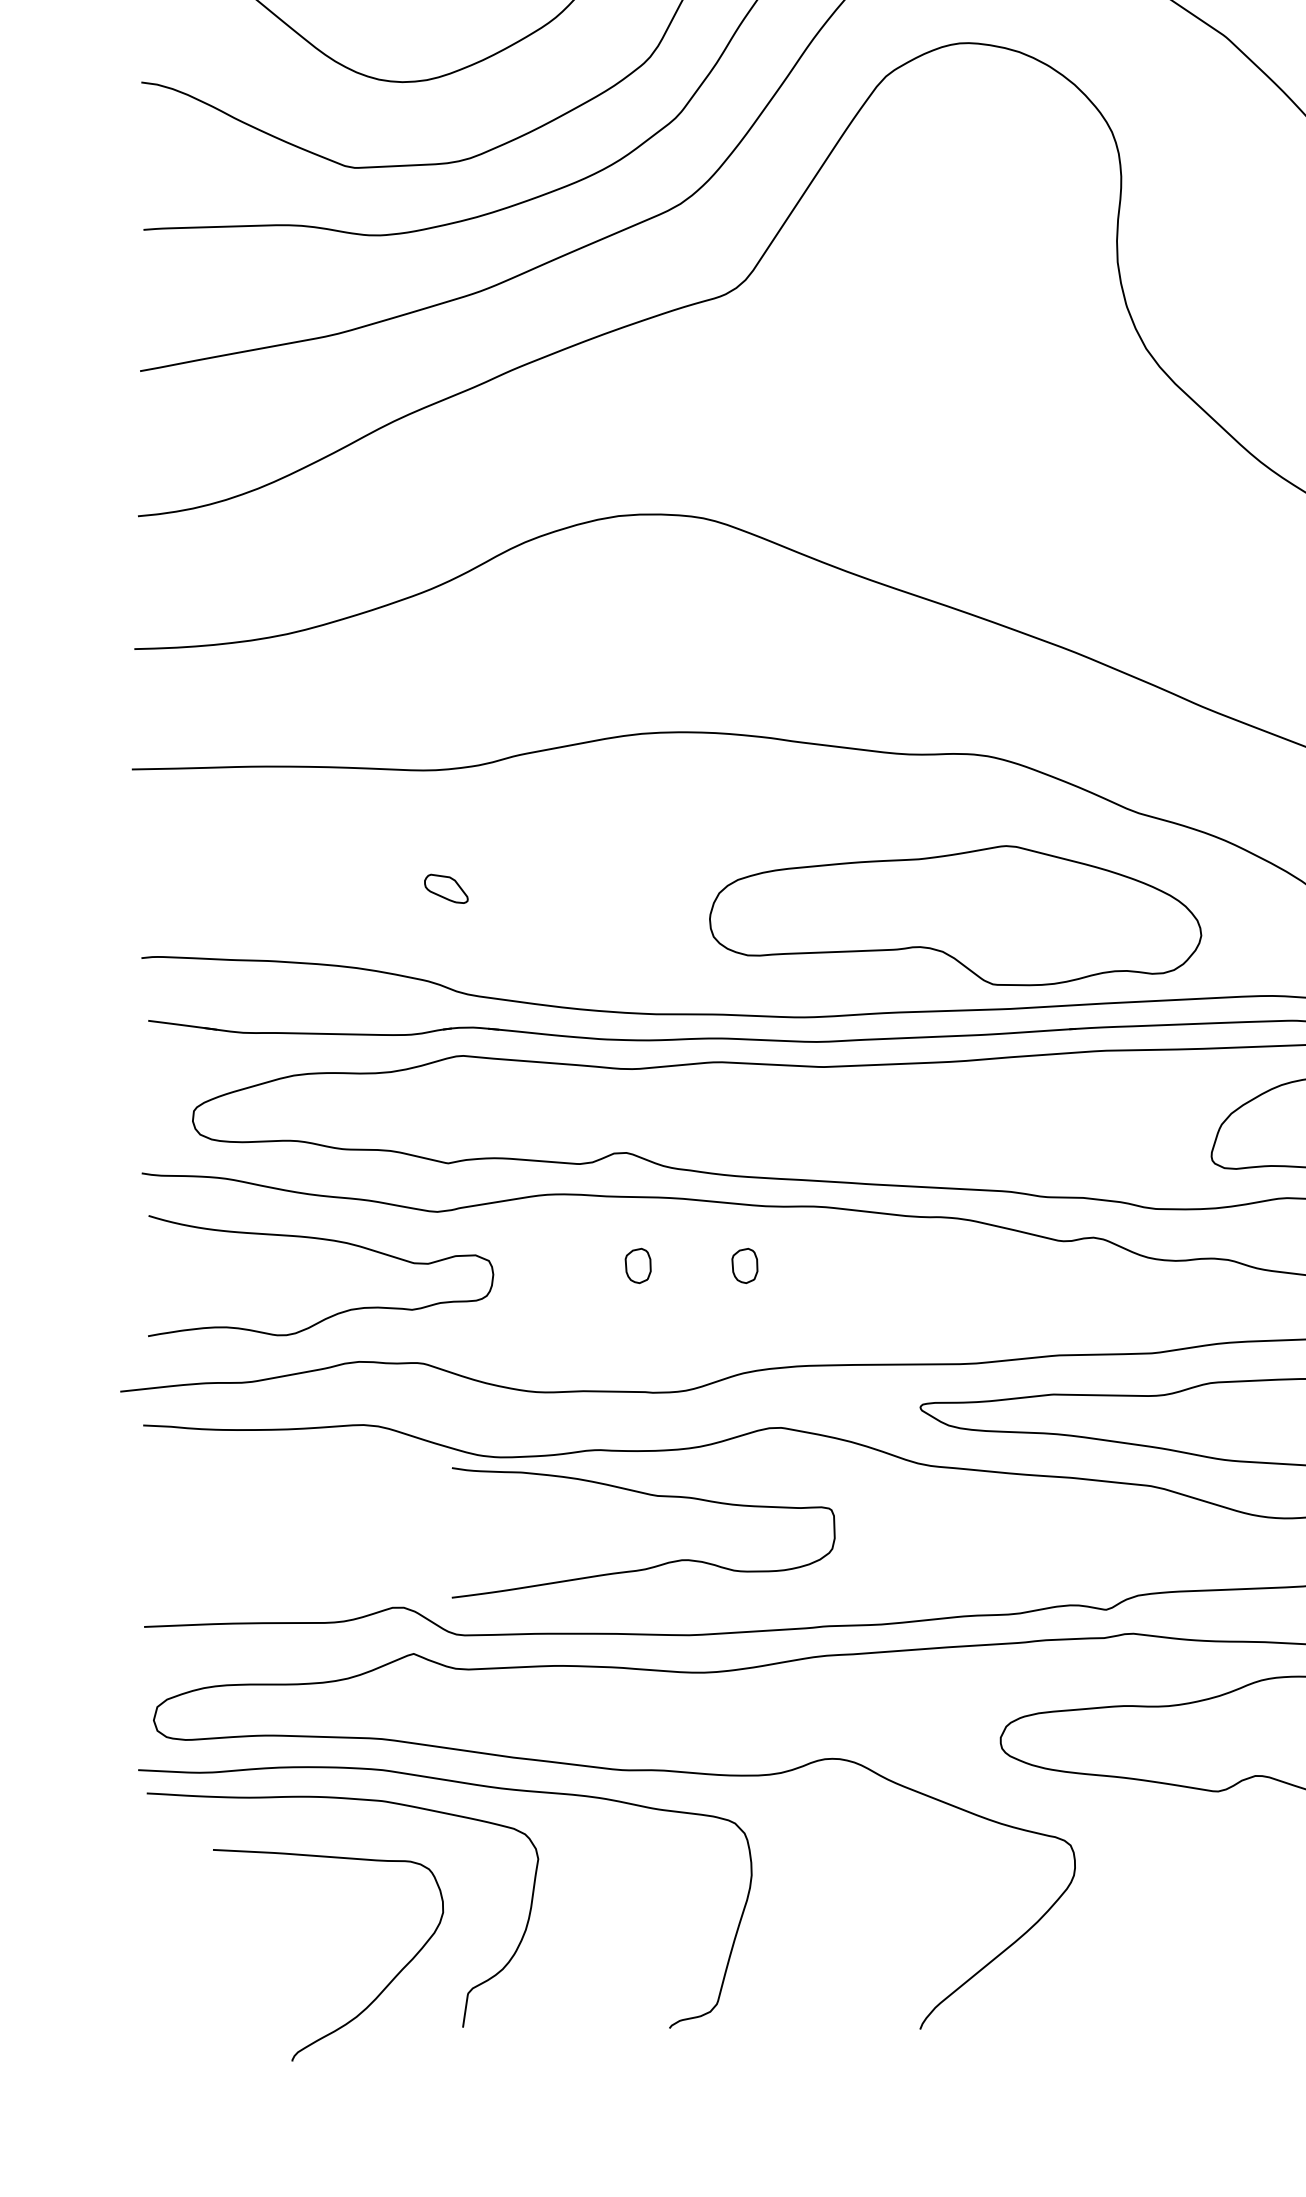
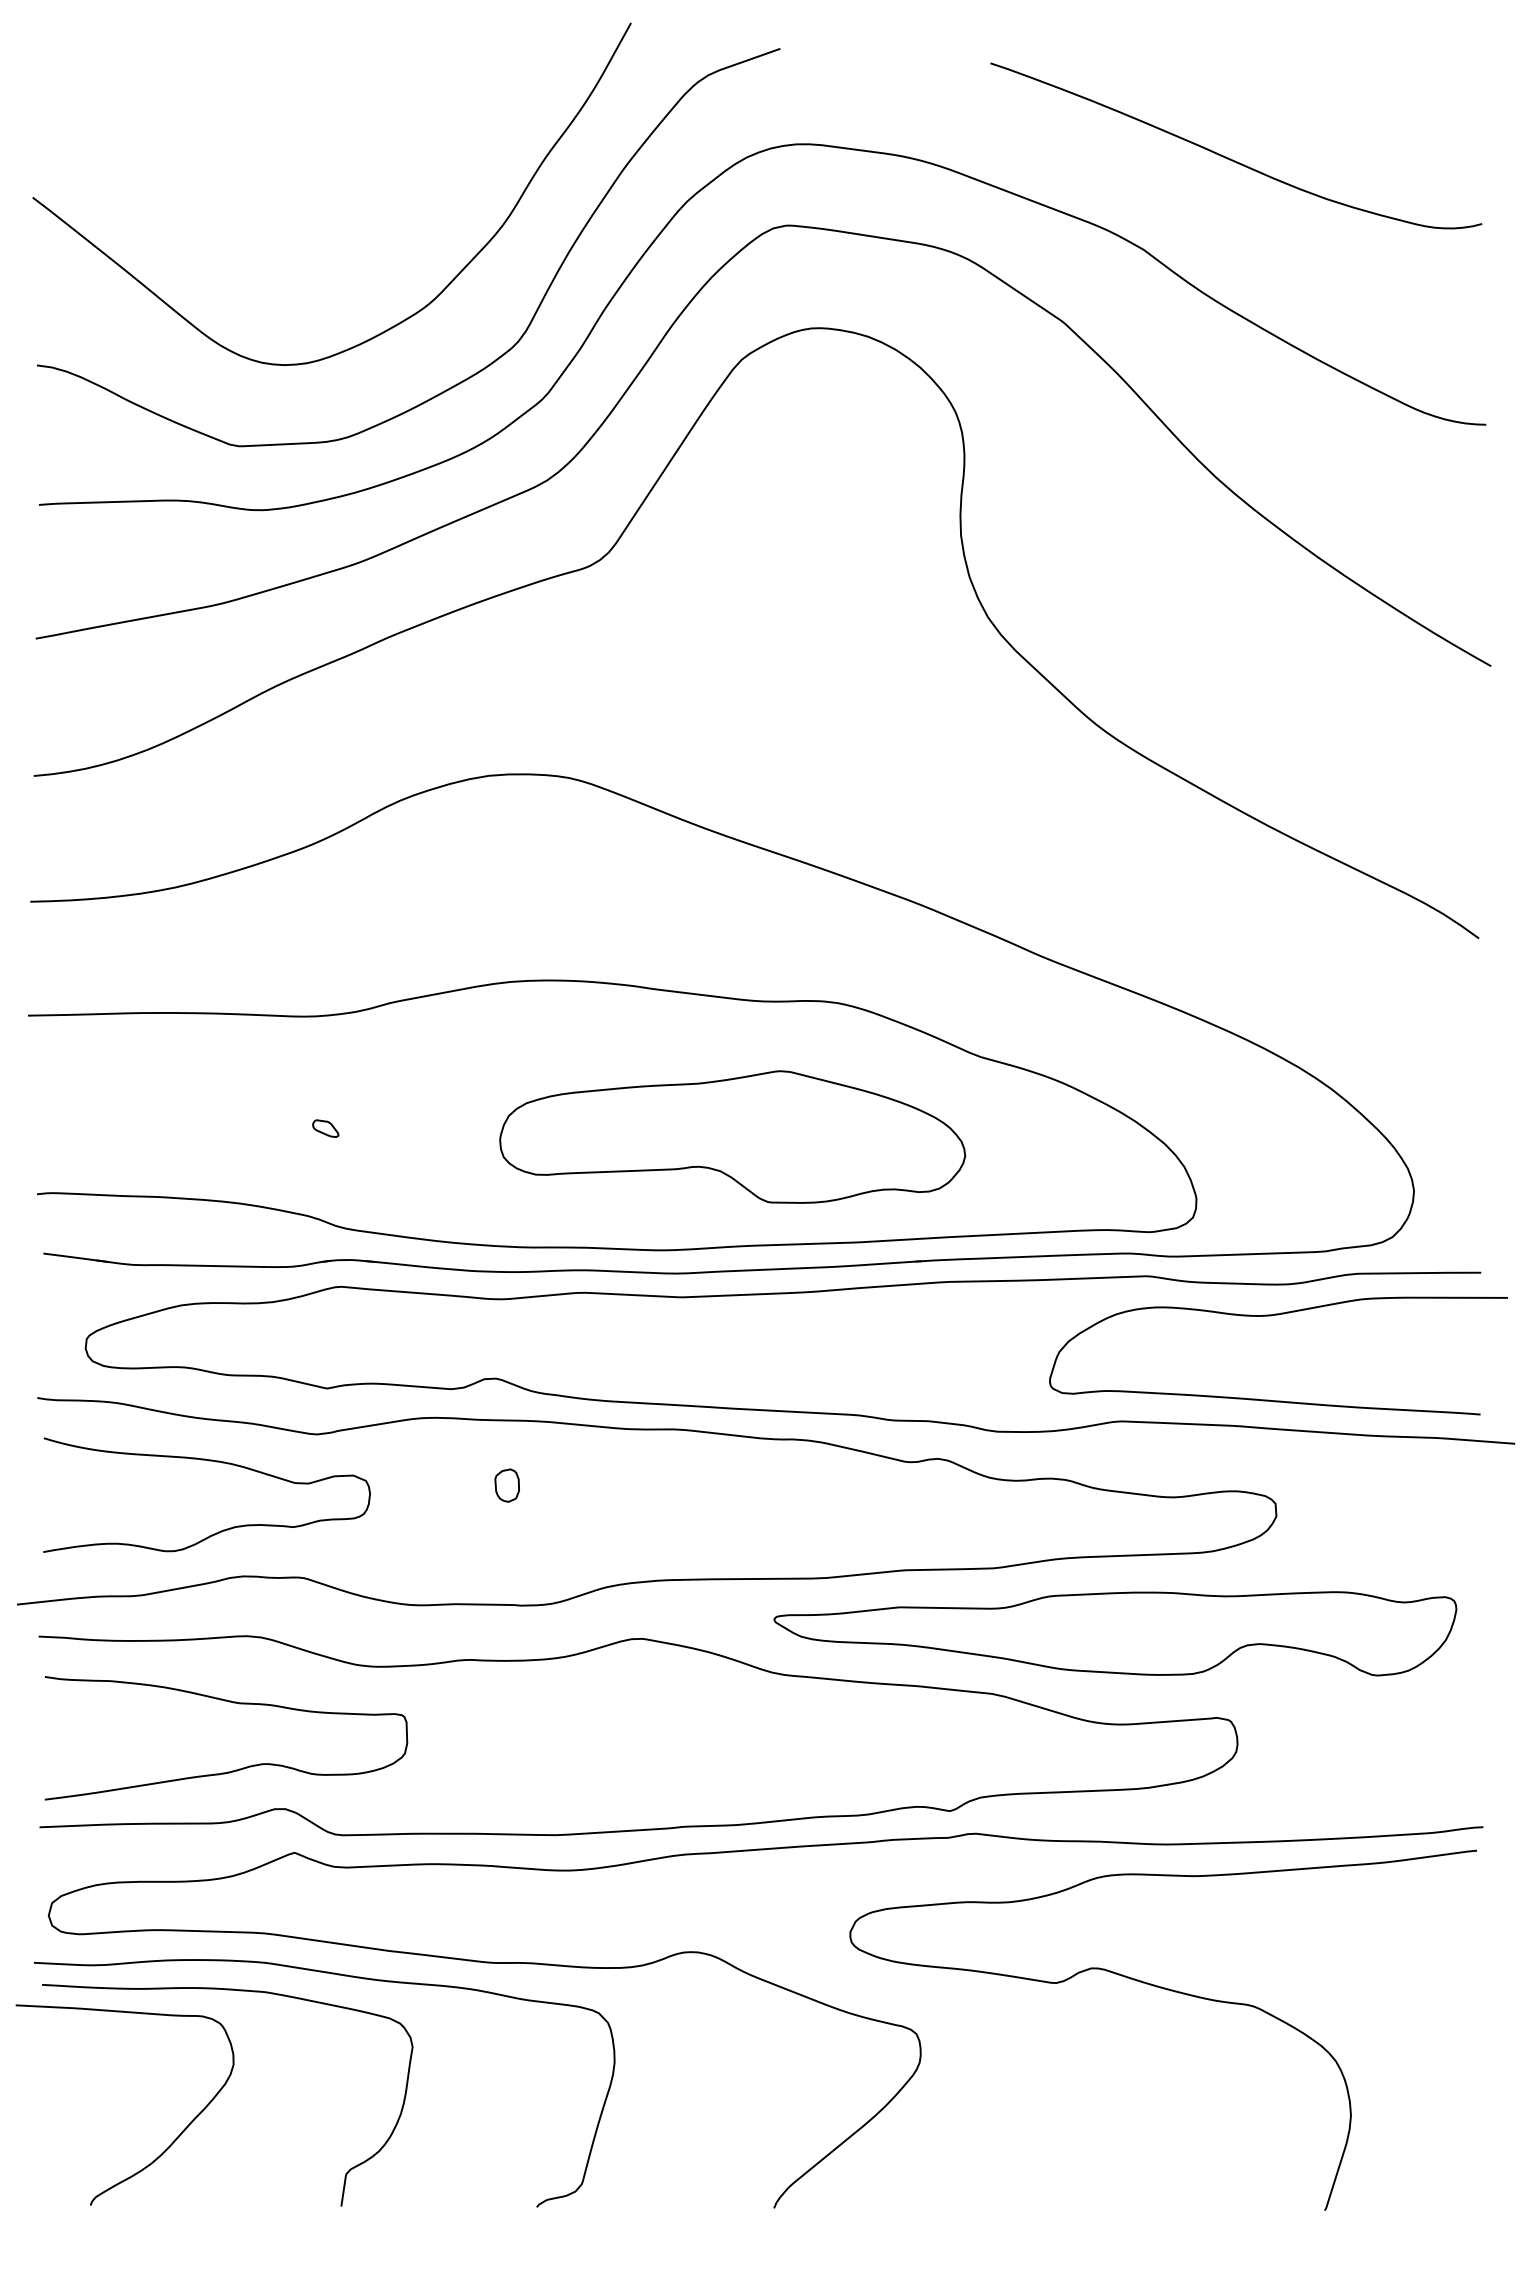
part: (446, 888) -> (325, 1128), size x0.62
part: (955, 915) -> (732, 1136), moved
part: (744, 1265) -> (607, 1485), removed
curve: (653, 1565) -> (235, 1769), moved
curve: (379, 1992) -> (173, 2140), moved

